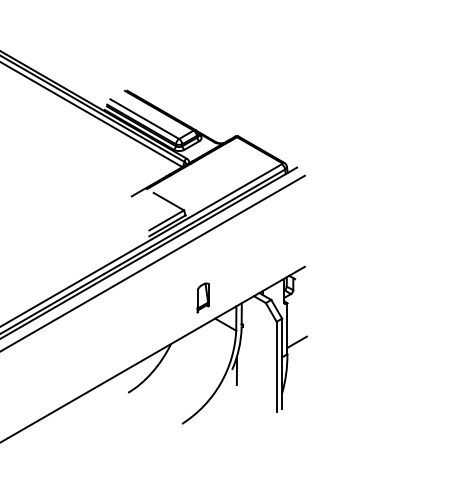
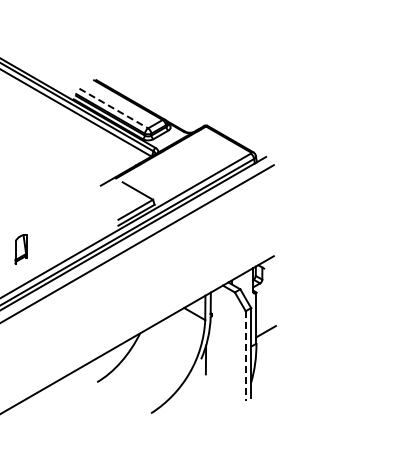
line: (144, 119) -> (113, 108), solid -> dashed
part: (202, 297) -> (20, 248), moved
line: (276, 366) -> (245, 355), solid -> dashed

